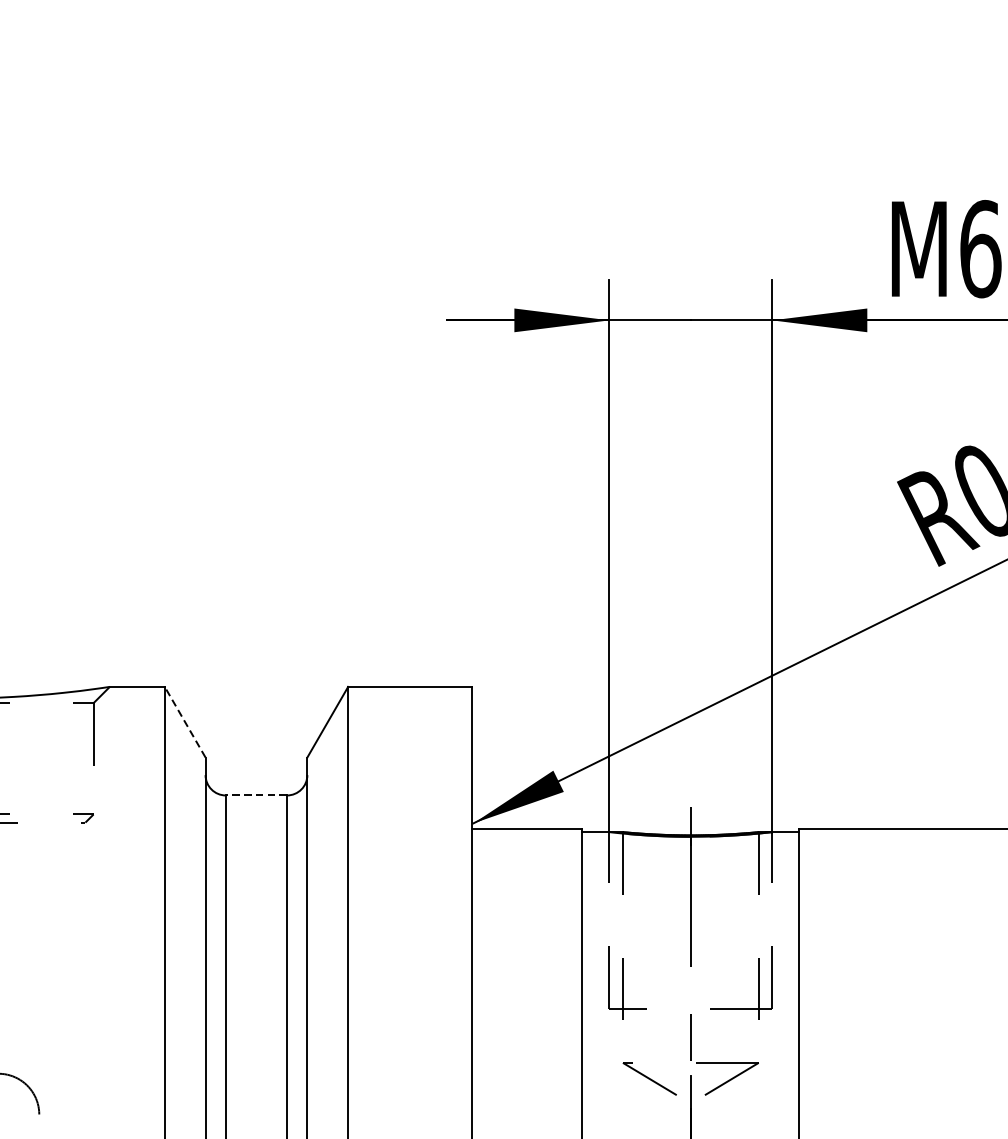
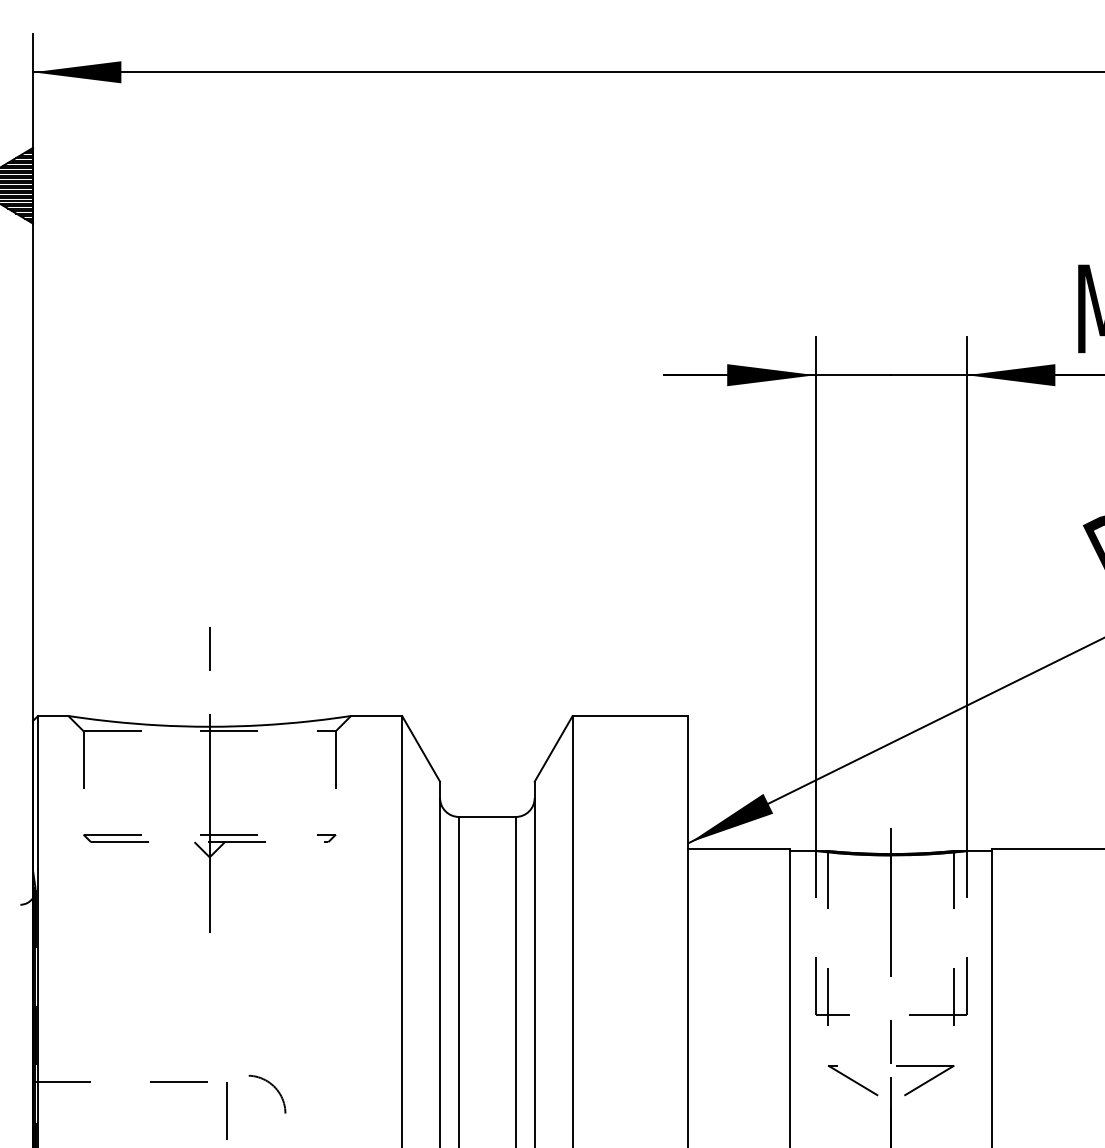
line: (185, 721) -> (421, 748), dashed -> solid
line: (255, 794) -> (486, 816), dashed -> solid

